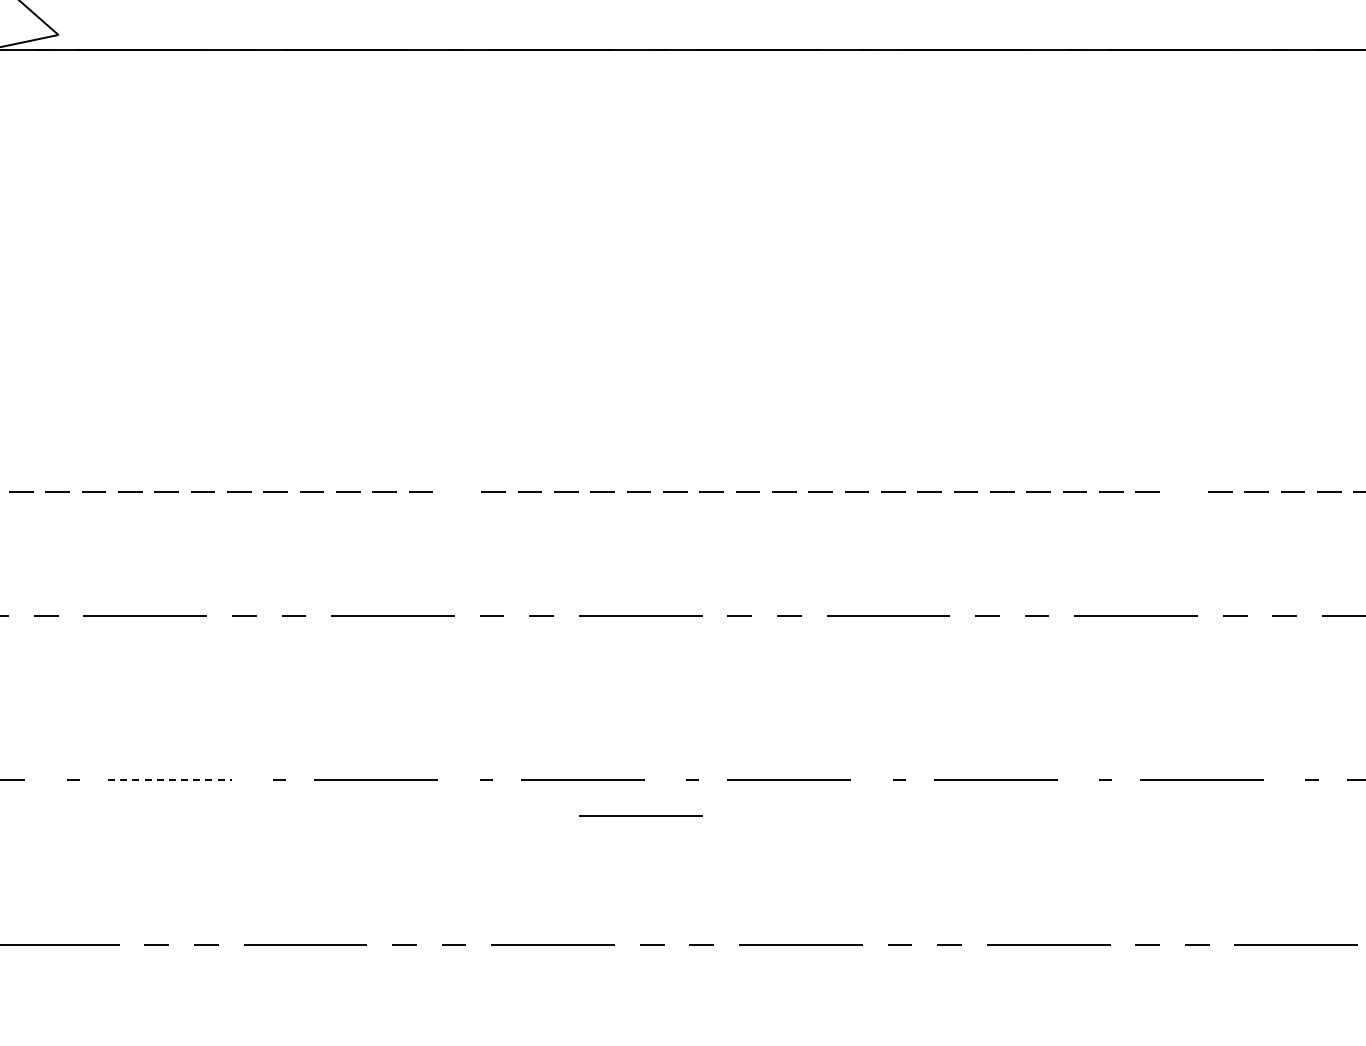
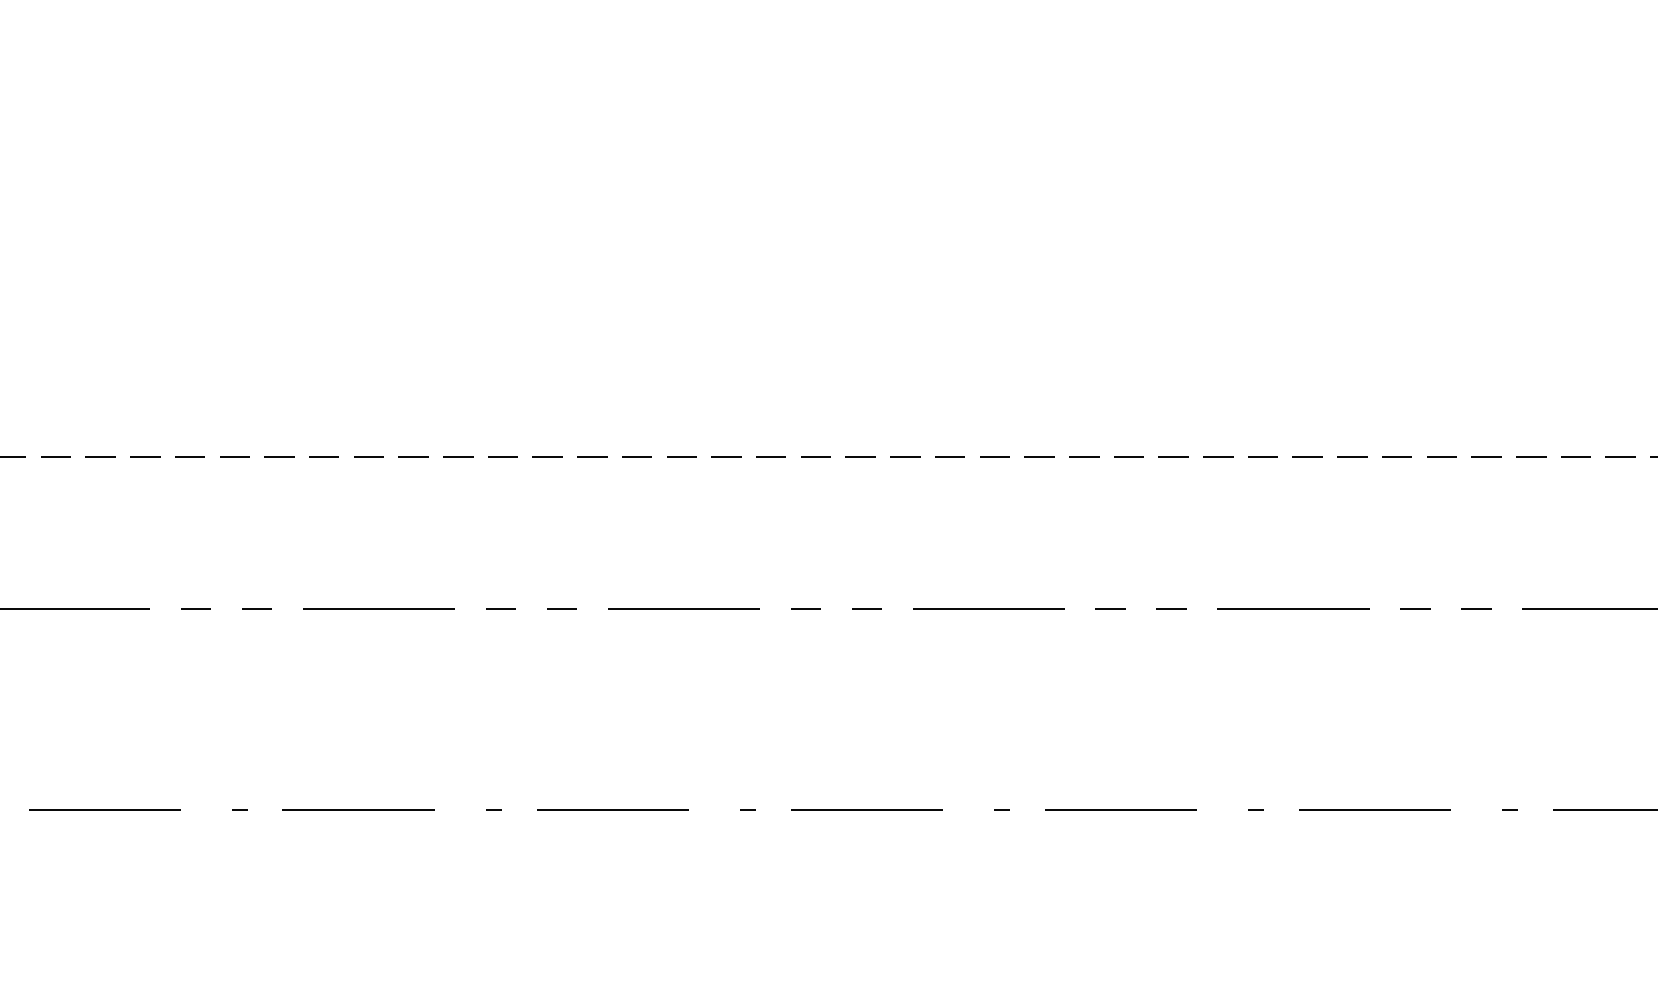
line: (457, 491) -> (458, 455), added
line: (1183, 491) -> (1351, 455), added
line: (170, 779) -> (105, 810), dashed -> solid
line: (640, 815) -> (683, 854), removed

